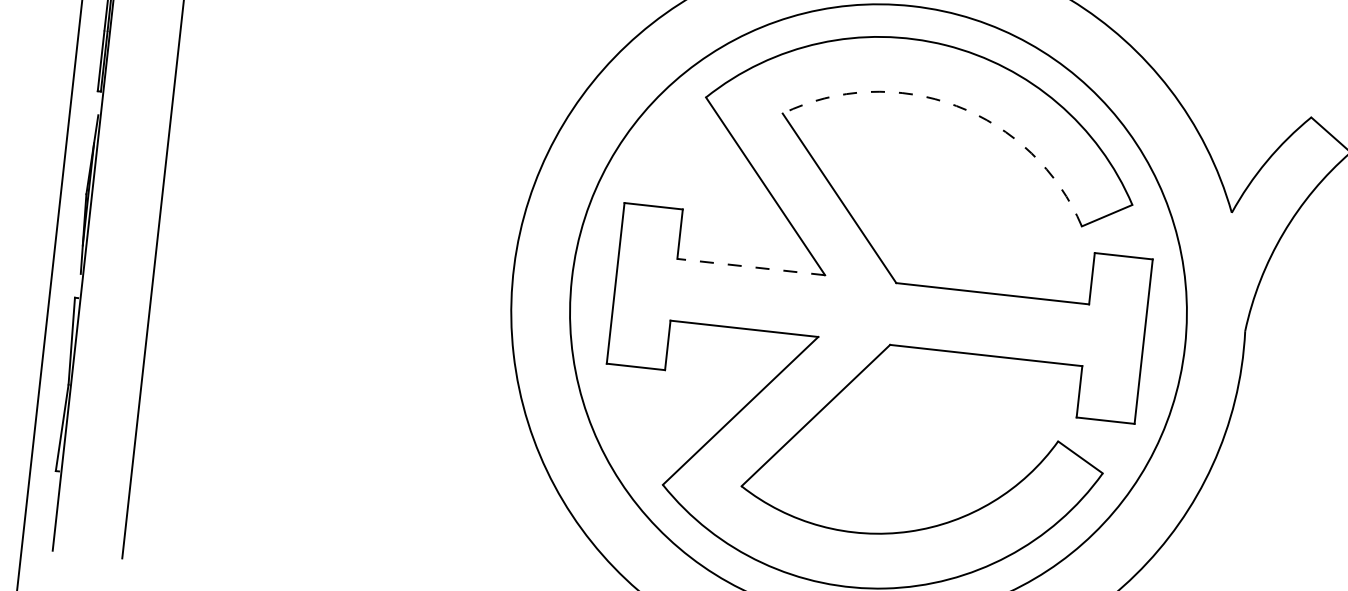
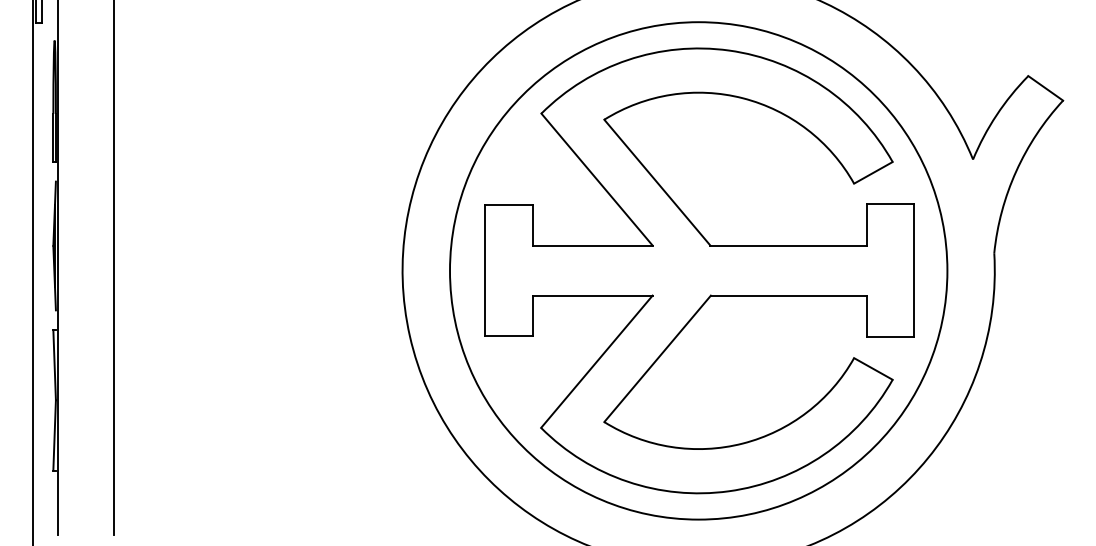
arc: (955, 106) -> (742, 98), dashed -> solid
line: (751, 266) -> (592, 245), dashed -> solid

